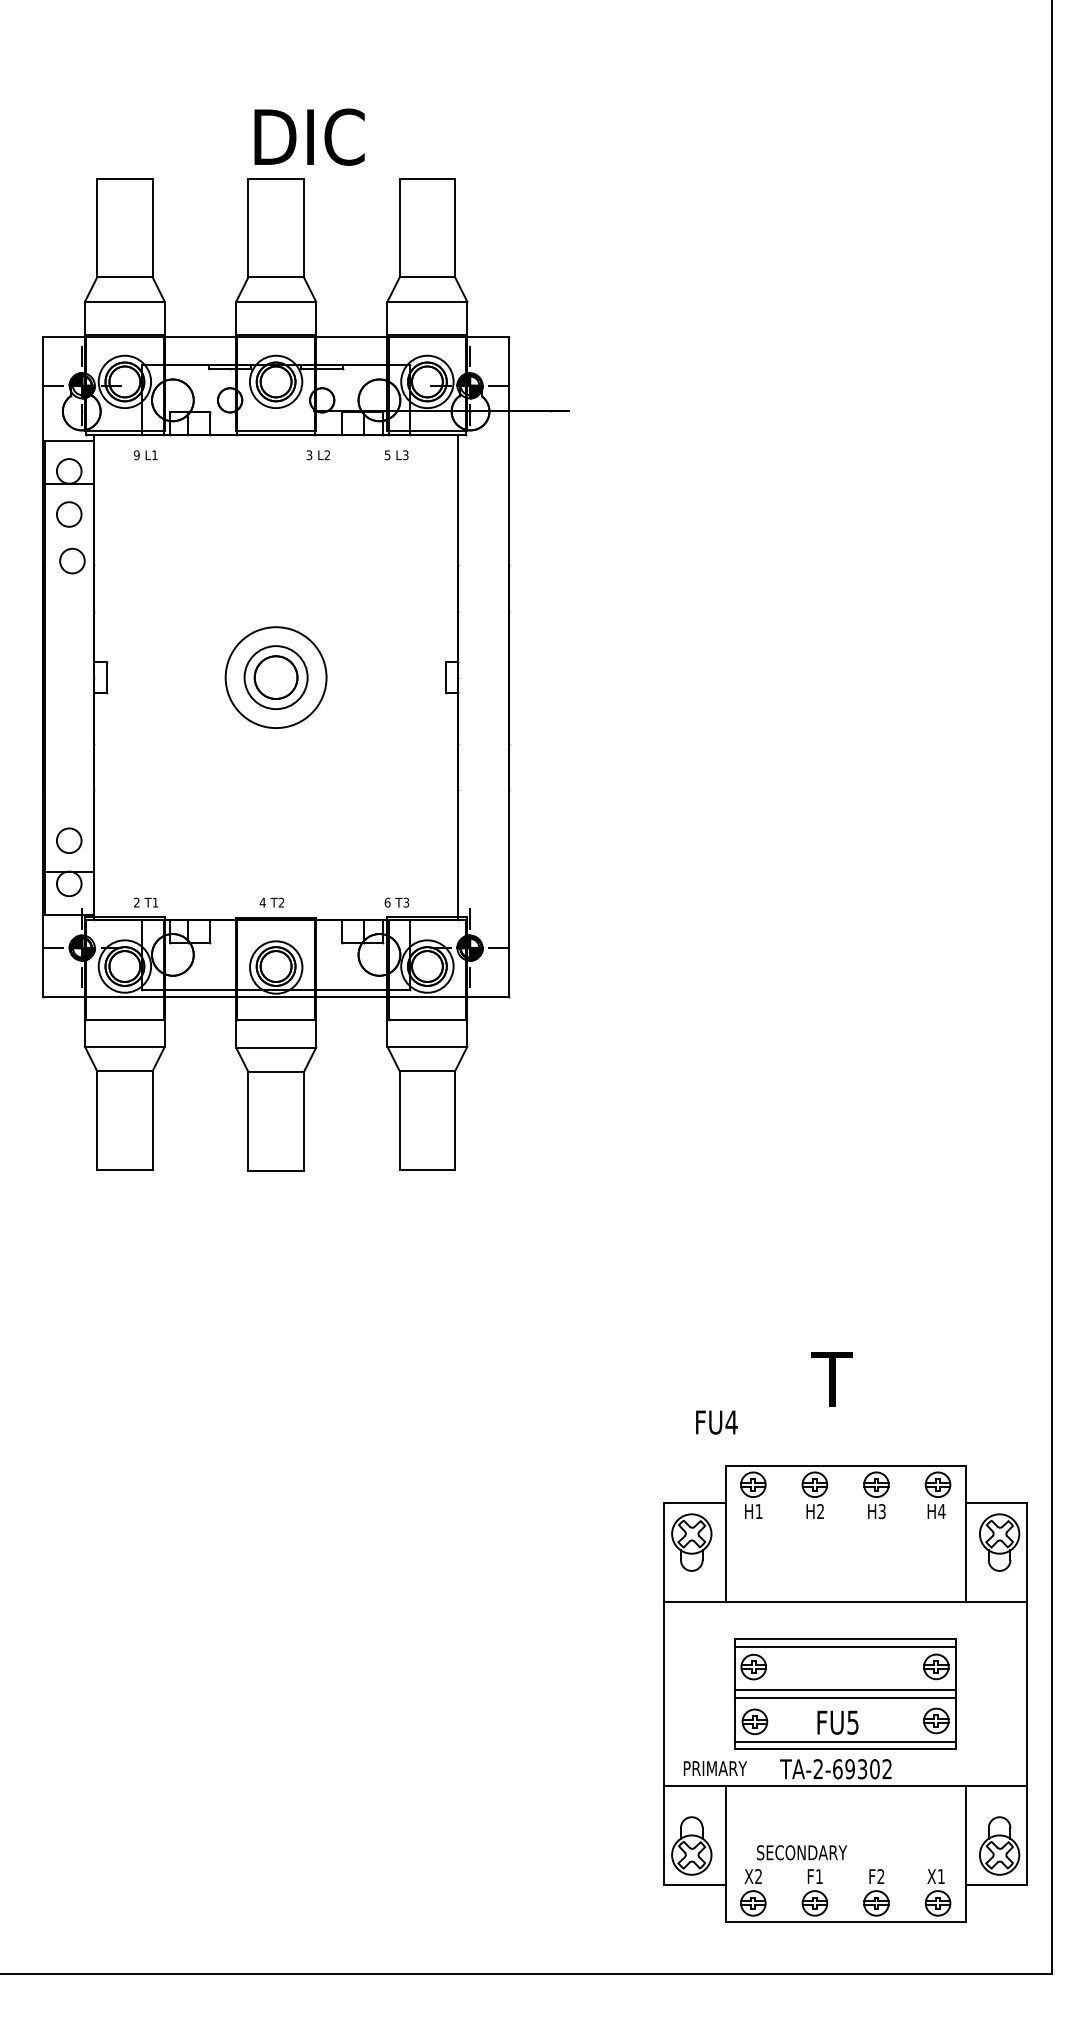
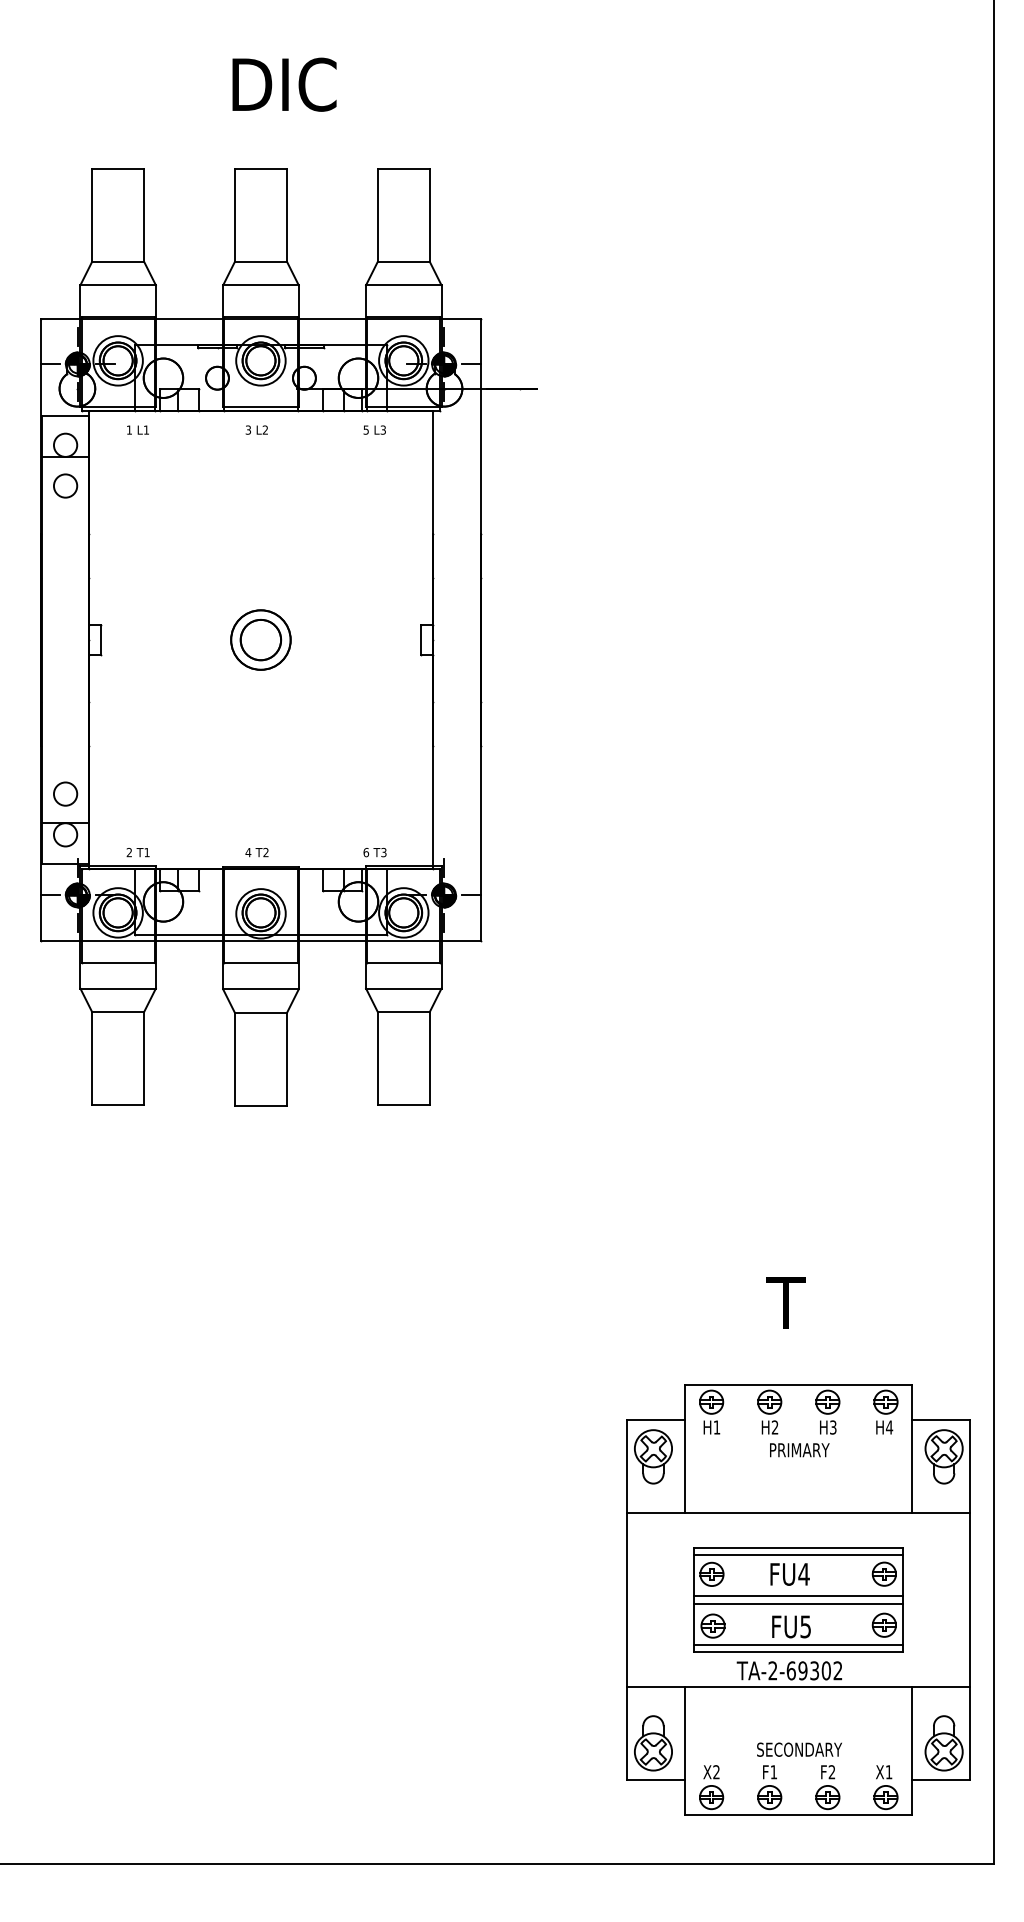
text: (309, 136) -> (284, 84), moved
text: (136, 454) -> (129, 429), 9 -> 1
text: (318, 454) -> (256, 429), moved
circle: (72, 560) -> (68, 529), removed
circle: (275, 677) -> (260, 639), size x0.62
text: (716, 1422) -> (789, 1574), moved
text: (715, 1768) -> (799, 1450), moved
text: (801, 1852) -> (799, 1749), moved

